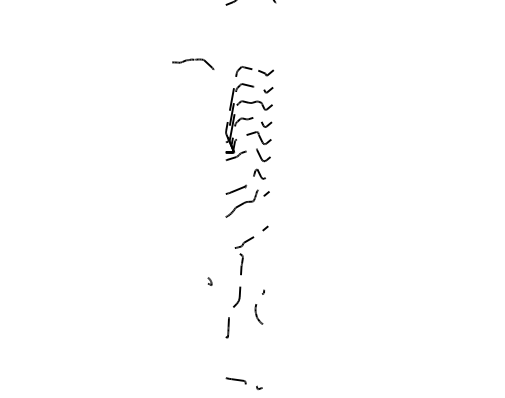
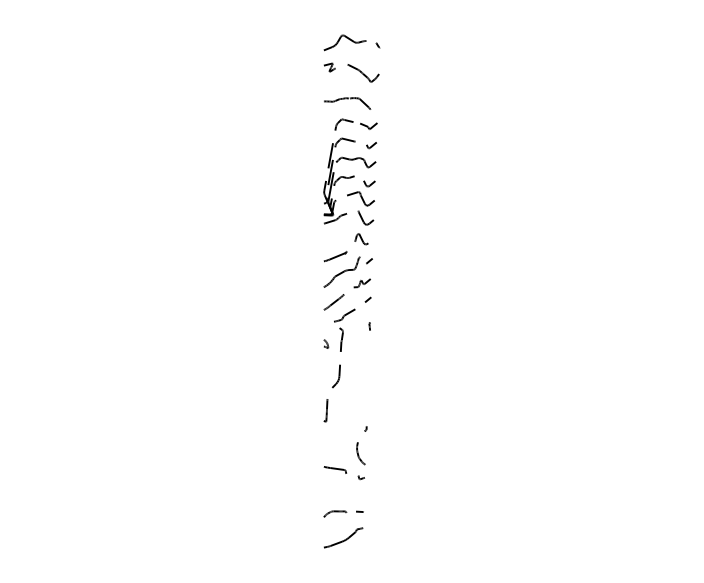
part: (250, 24) -> (351, 72), added
part: (193, 64) -> (347, 103), moved
curve: (244, 223) -> (344, 294), added
curve: (266, 252) -> (369, 326), added
curve: (210, 281) -> (326, 343), moved
curve: (256, 307) -> (358, 445), moved

